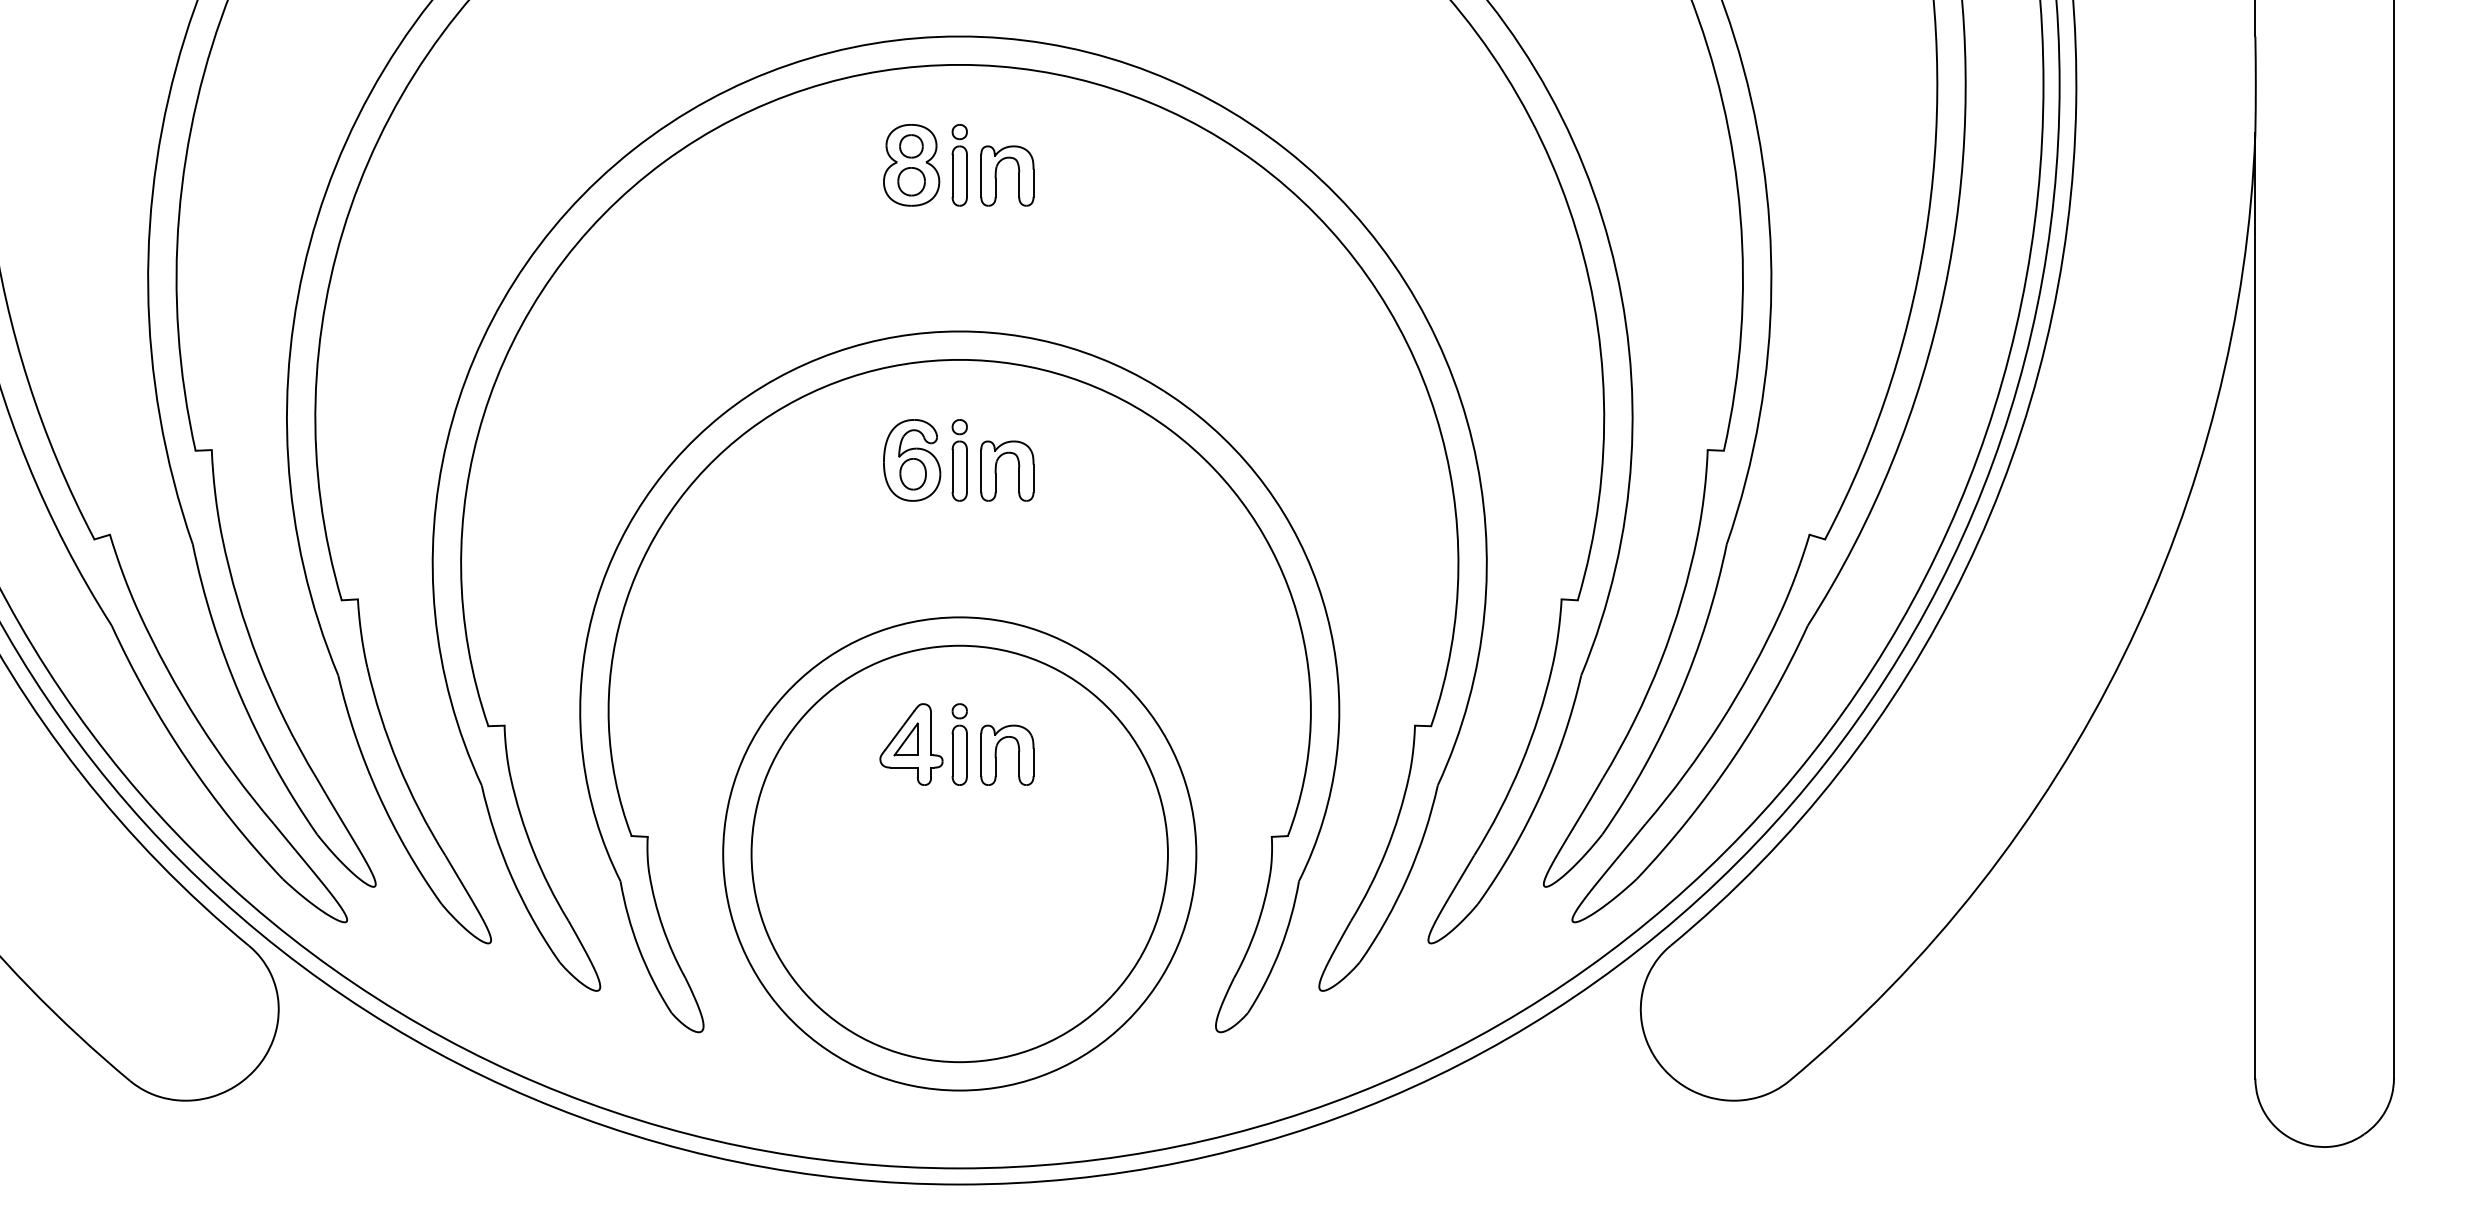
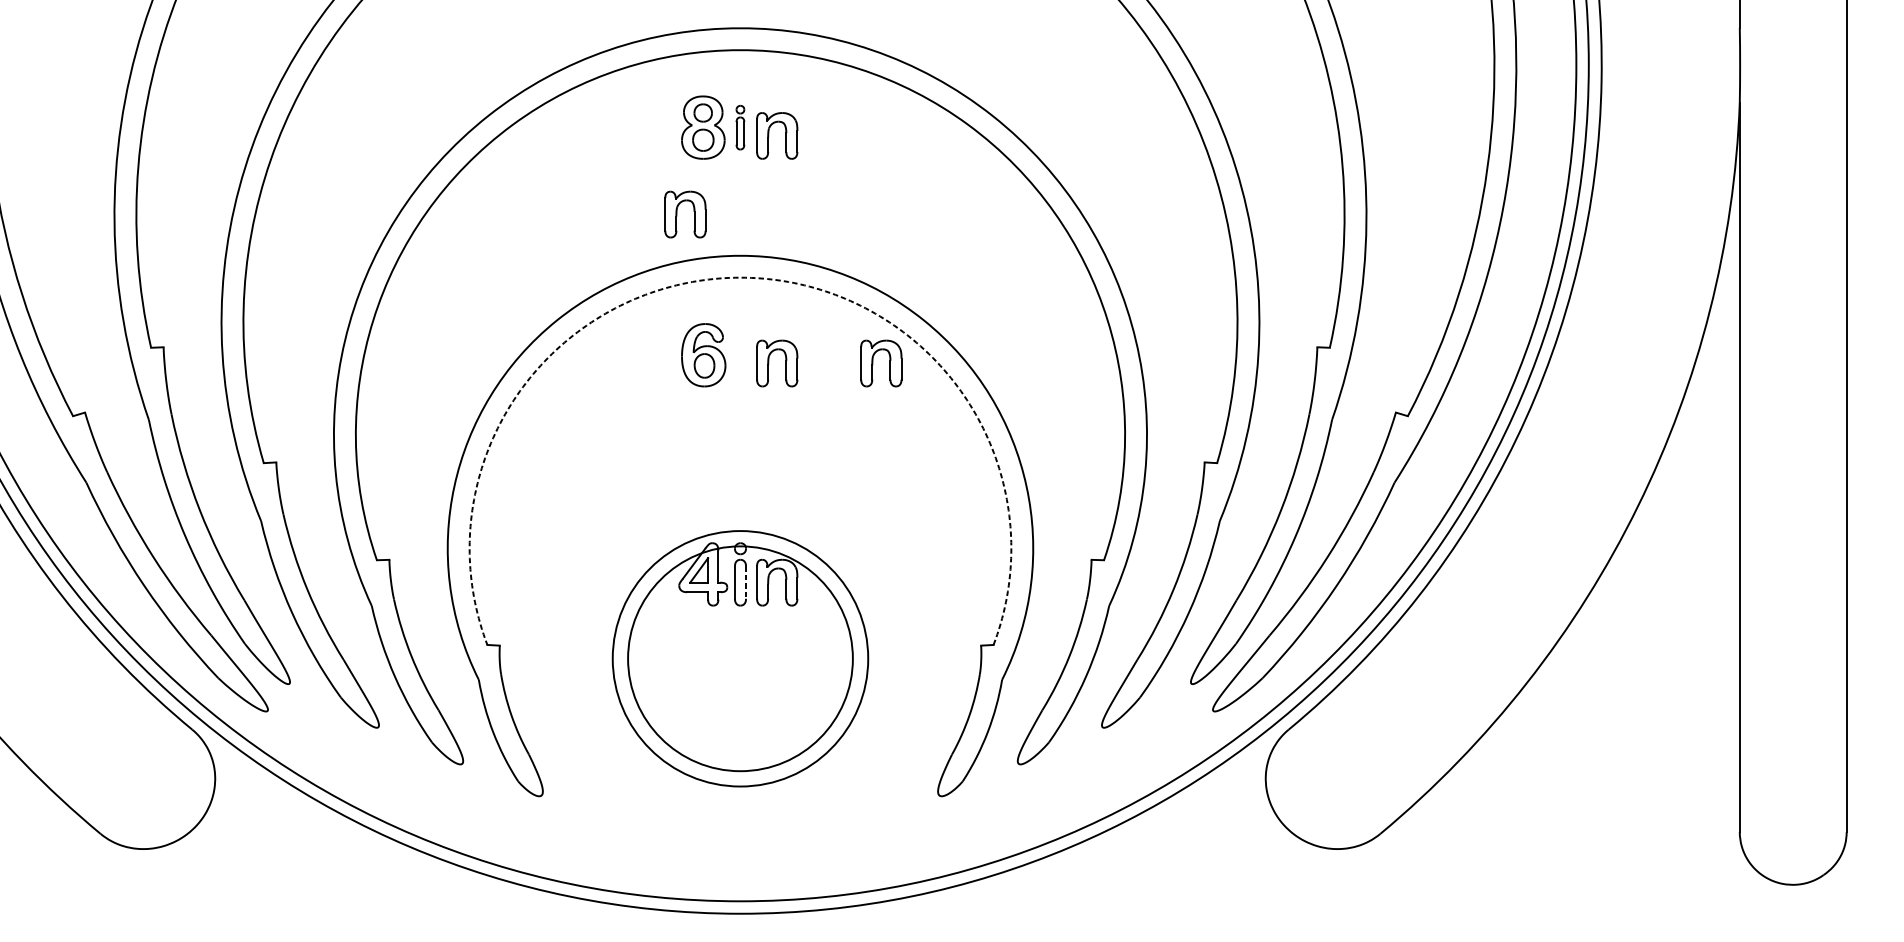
part: (959, 165) -> (740, 127), size x0.7
part: (877, 277) -> (677, 214), added
arc: (959, 359) -> (740, 277), solid -> dashed
part: (959, 460) -> (740, 355), removed
part: (1131, 470) -> (872, 363), added
line: (966, 755) -> (745, 582), solid -> dashed
circle: (959, 853) -> (740, 658), size x0.7
circle: (959, 853) -> (740, 658), size x0.7

